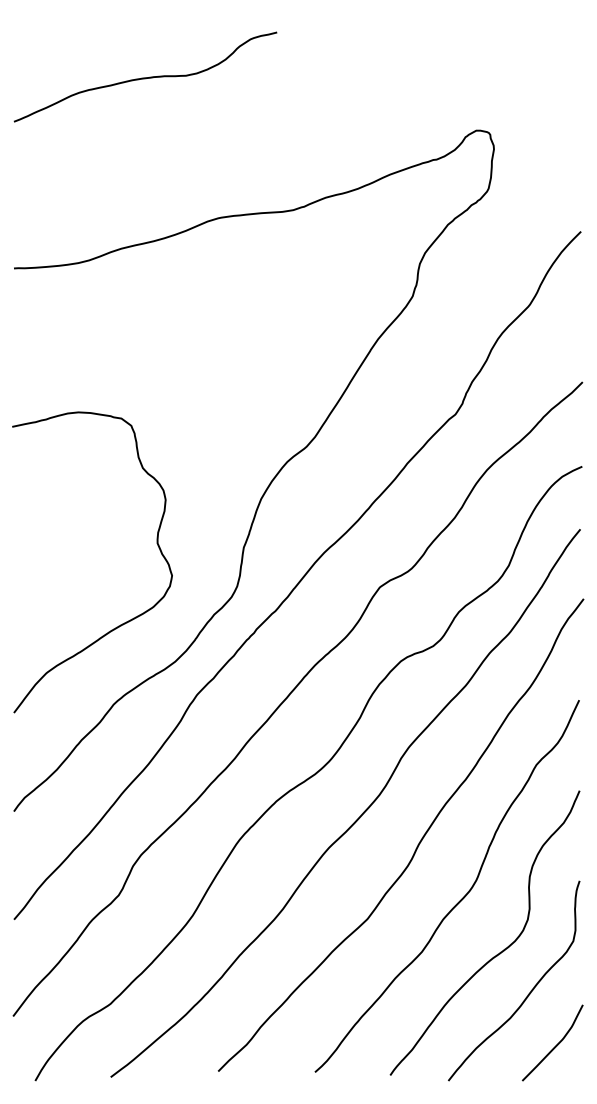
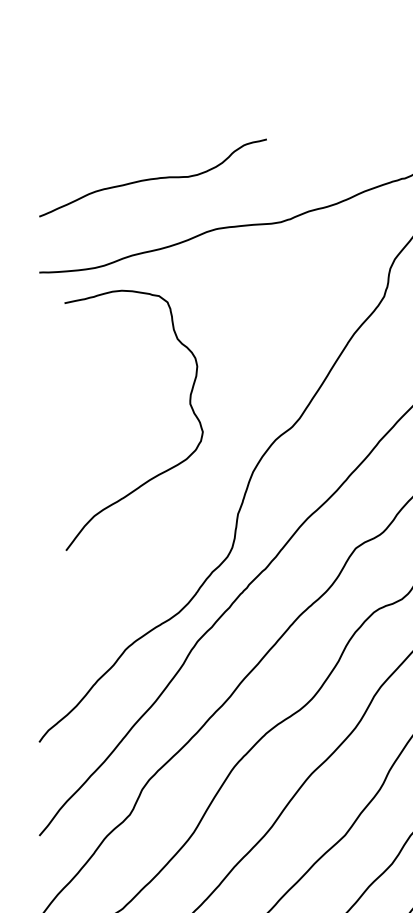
curve: (145, 77) -> (153, 178), moved
curve: (156, 543) -> (189, 404), moved

